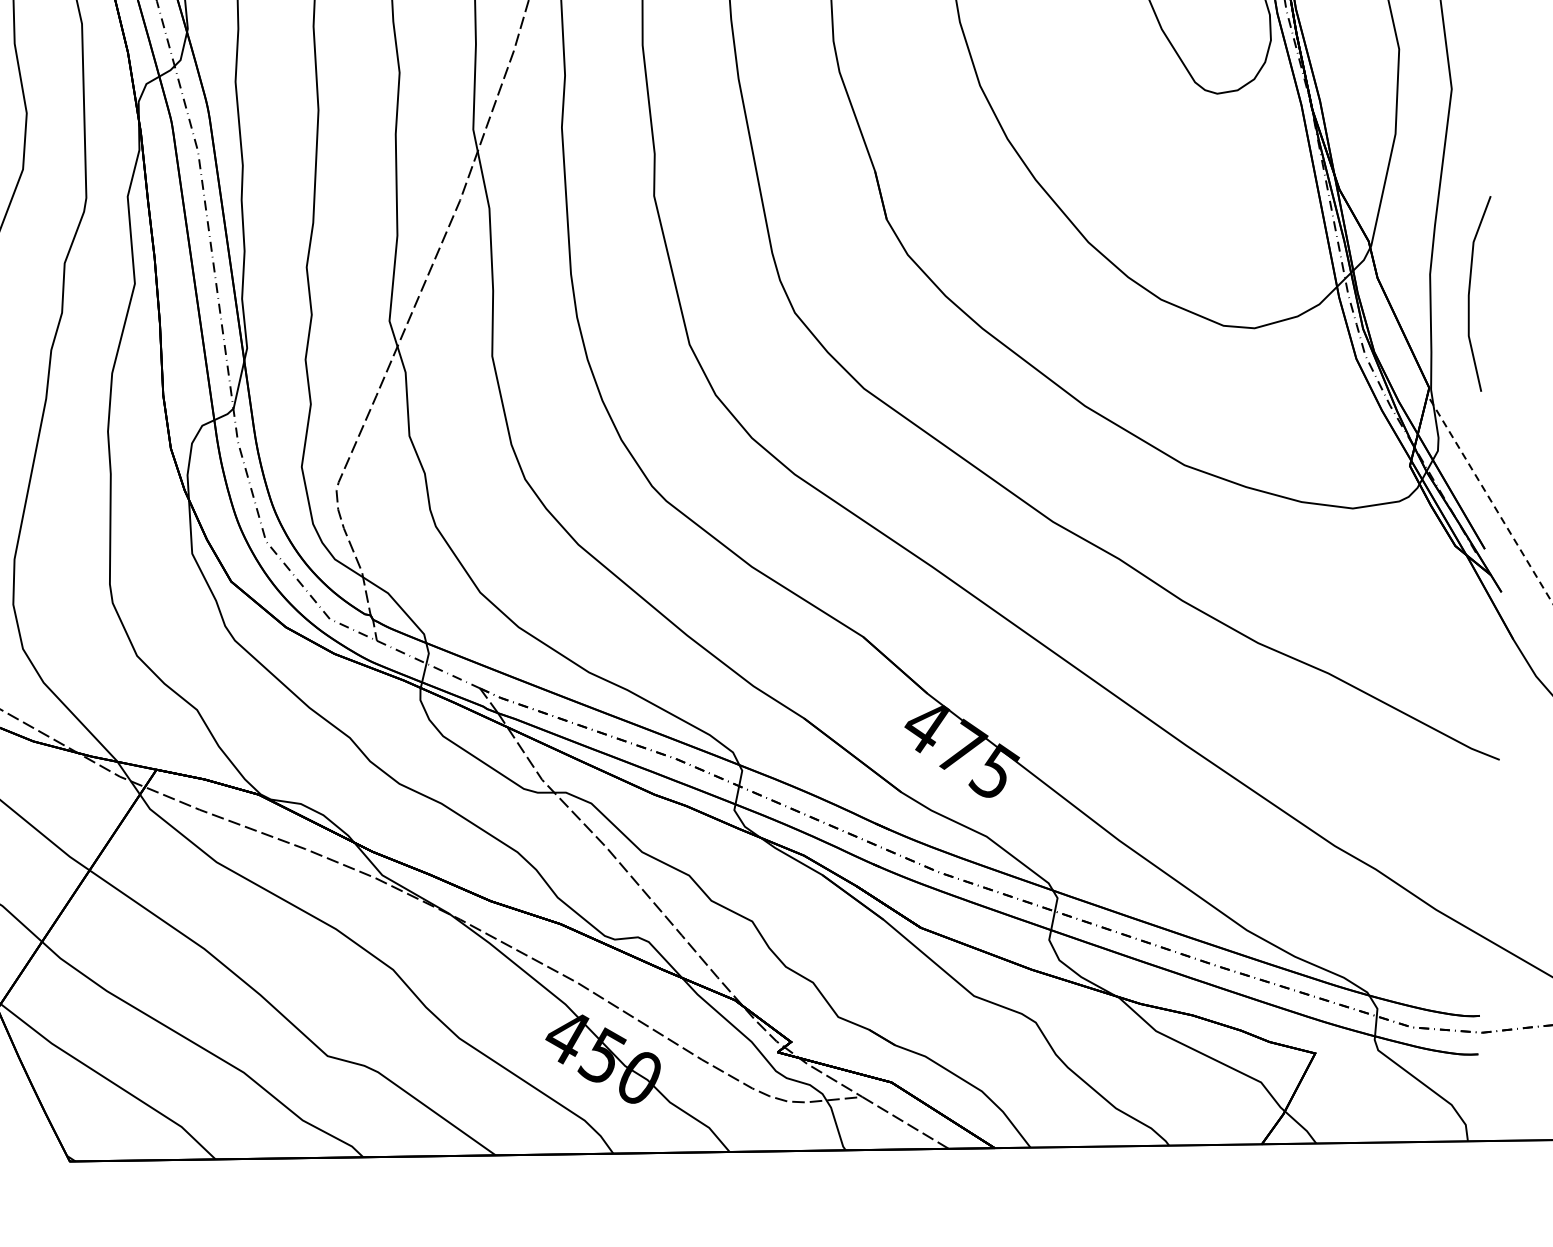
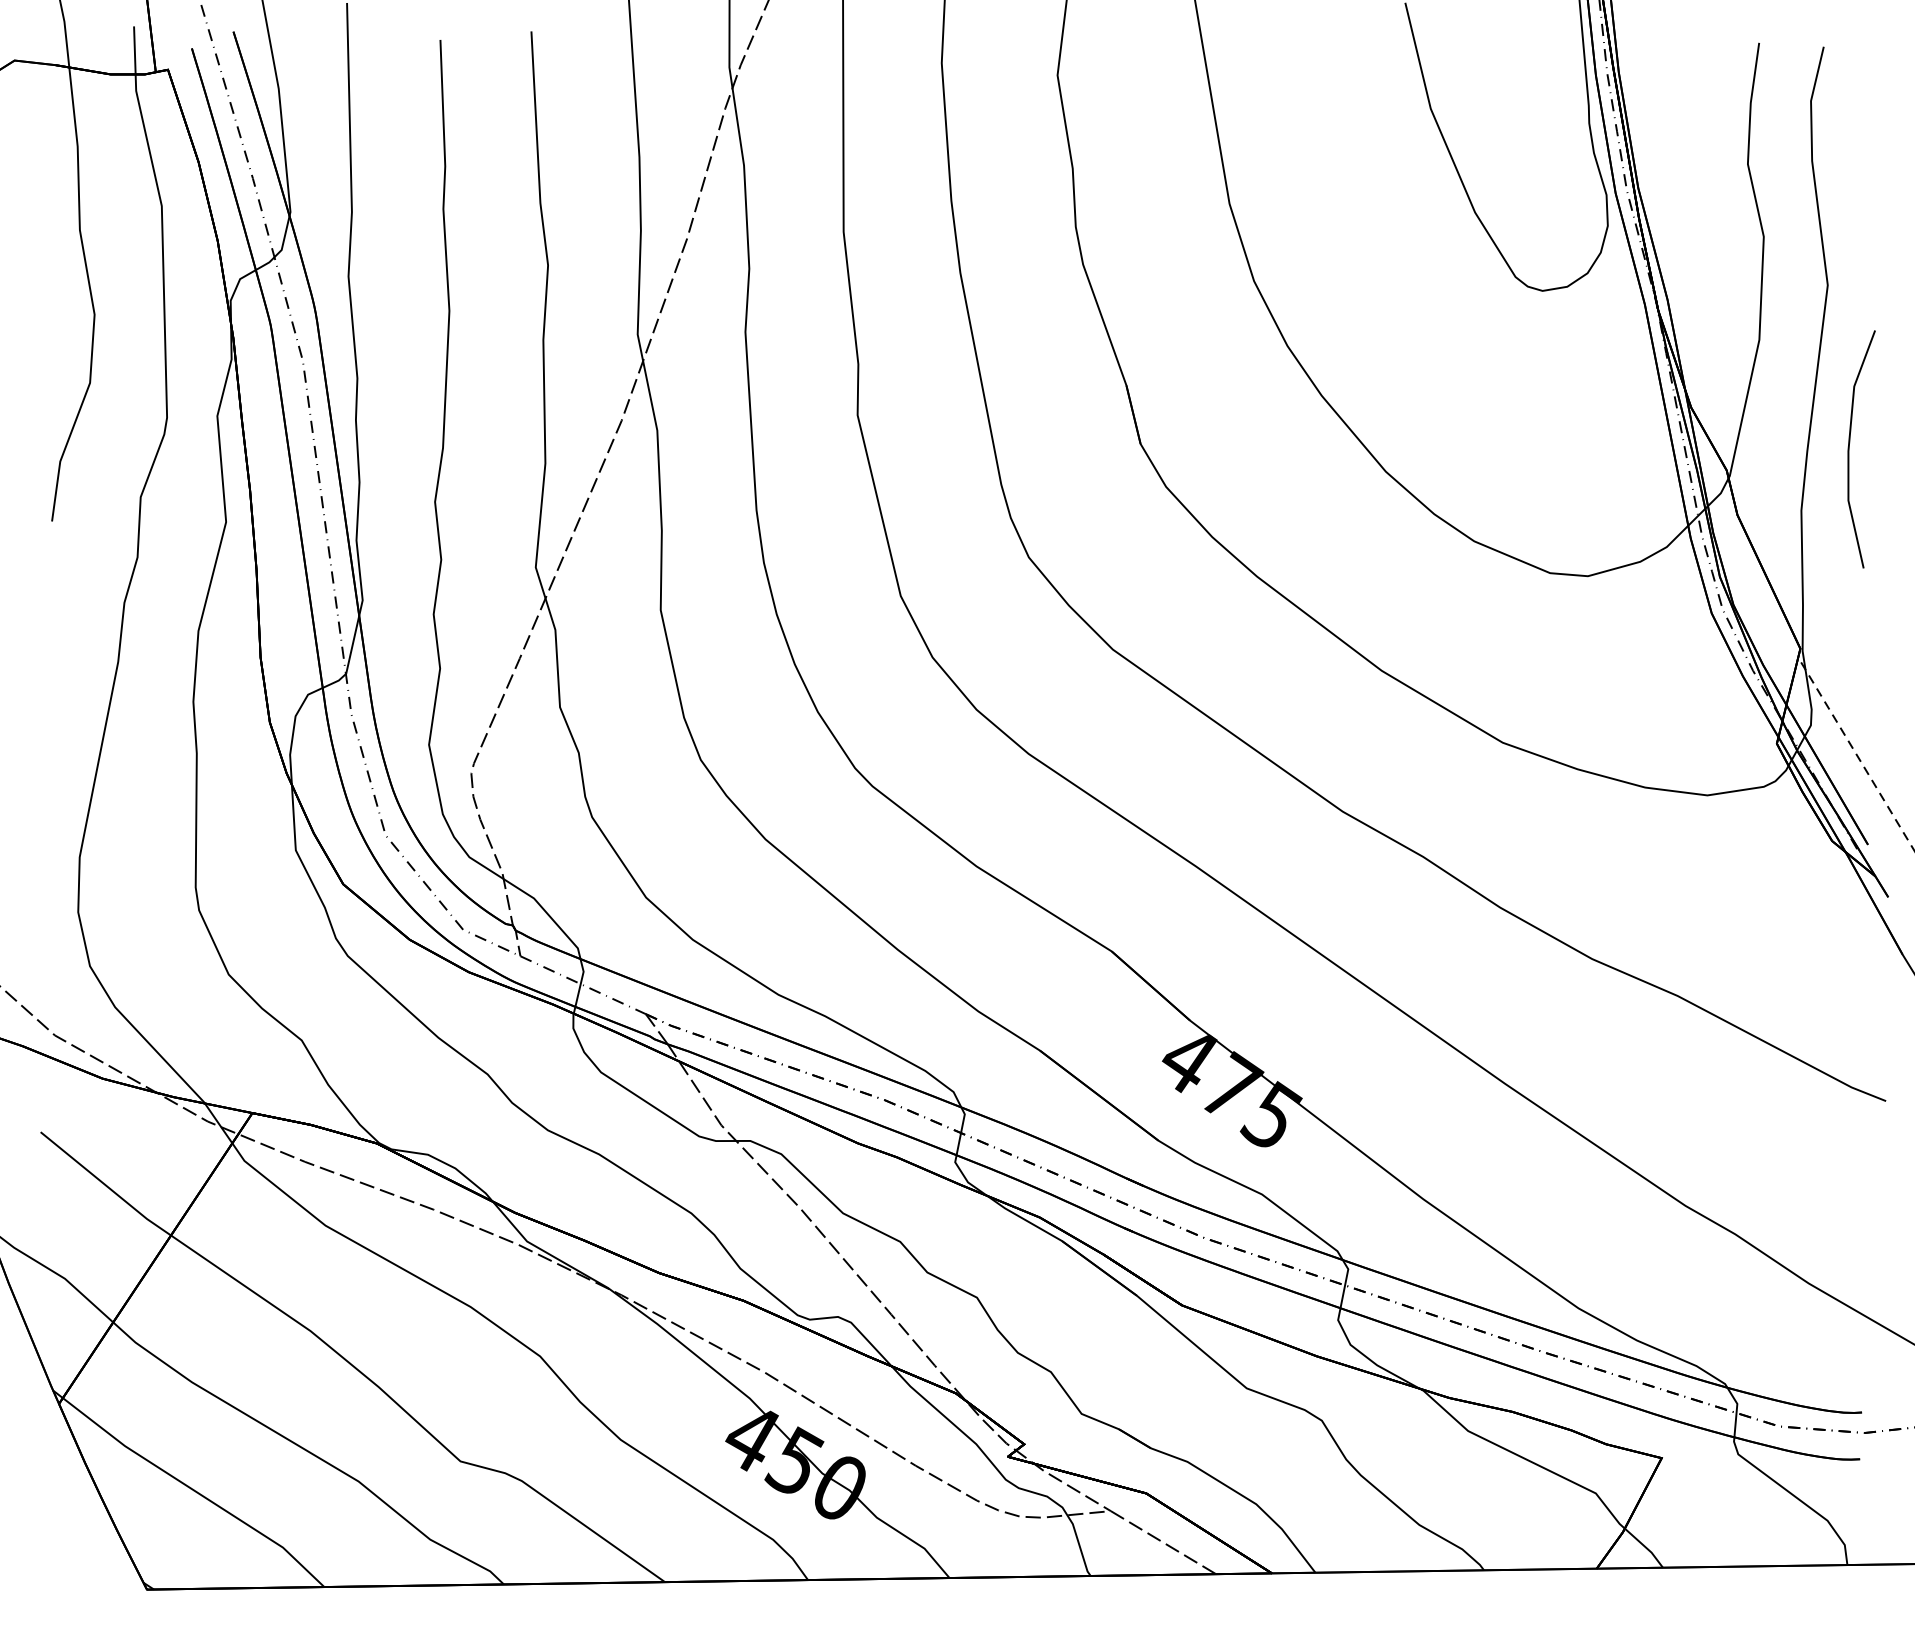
line: (1469, 294) -> (1849, 449), moved

